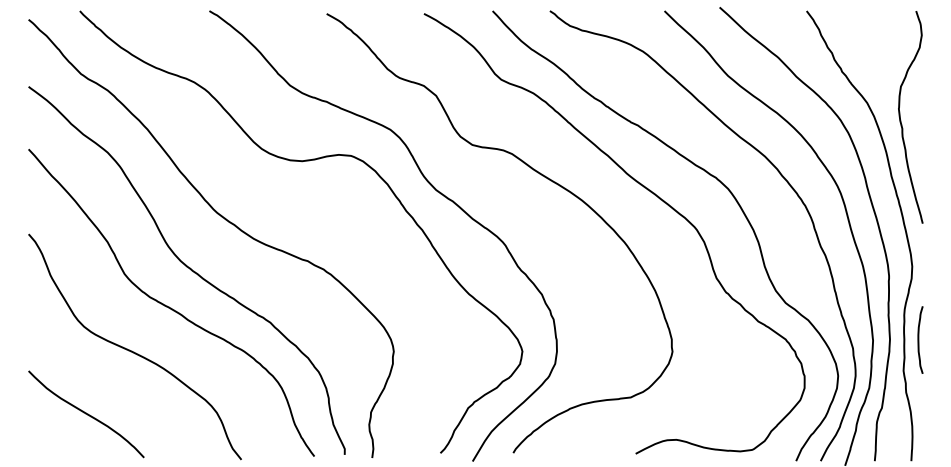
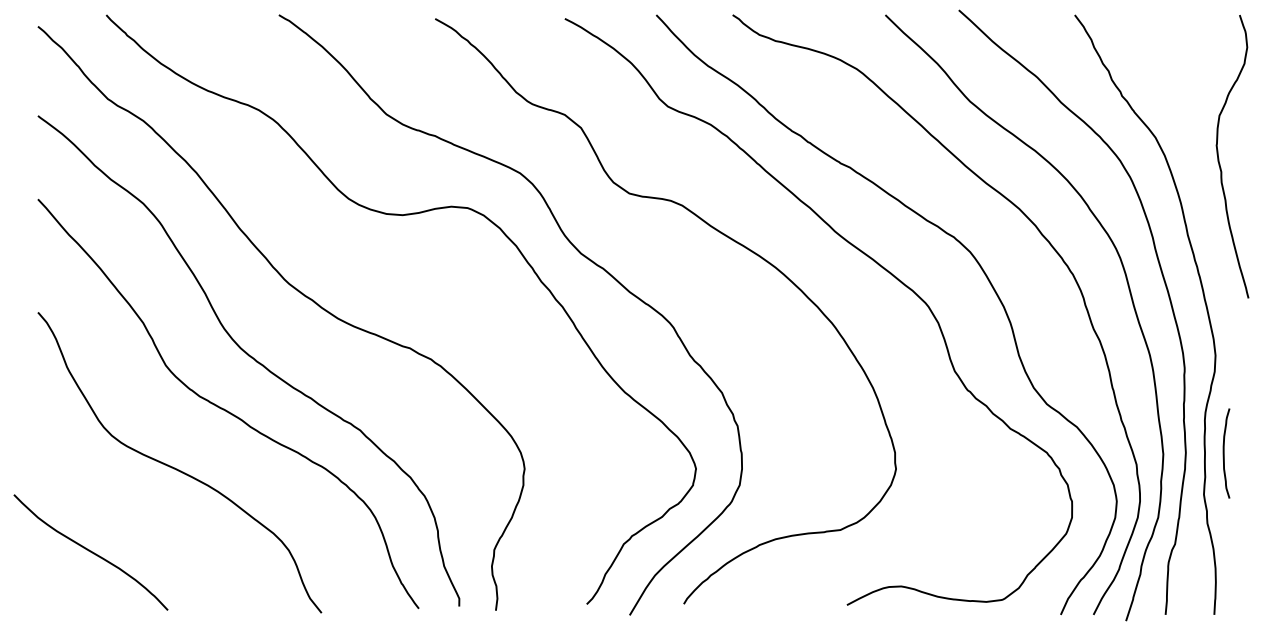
curve: (900, 118) -> (1219, 158), moved
curve: (86, 414) -> (90, 552), moved

